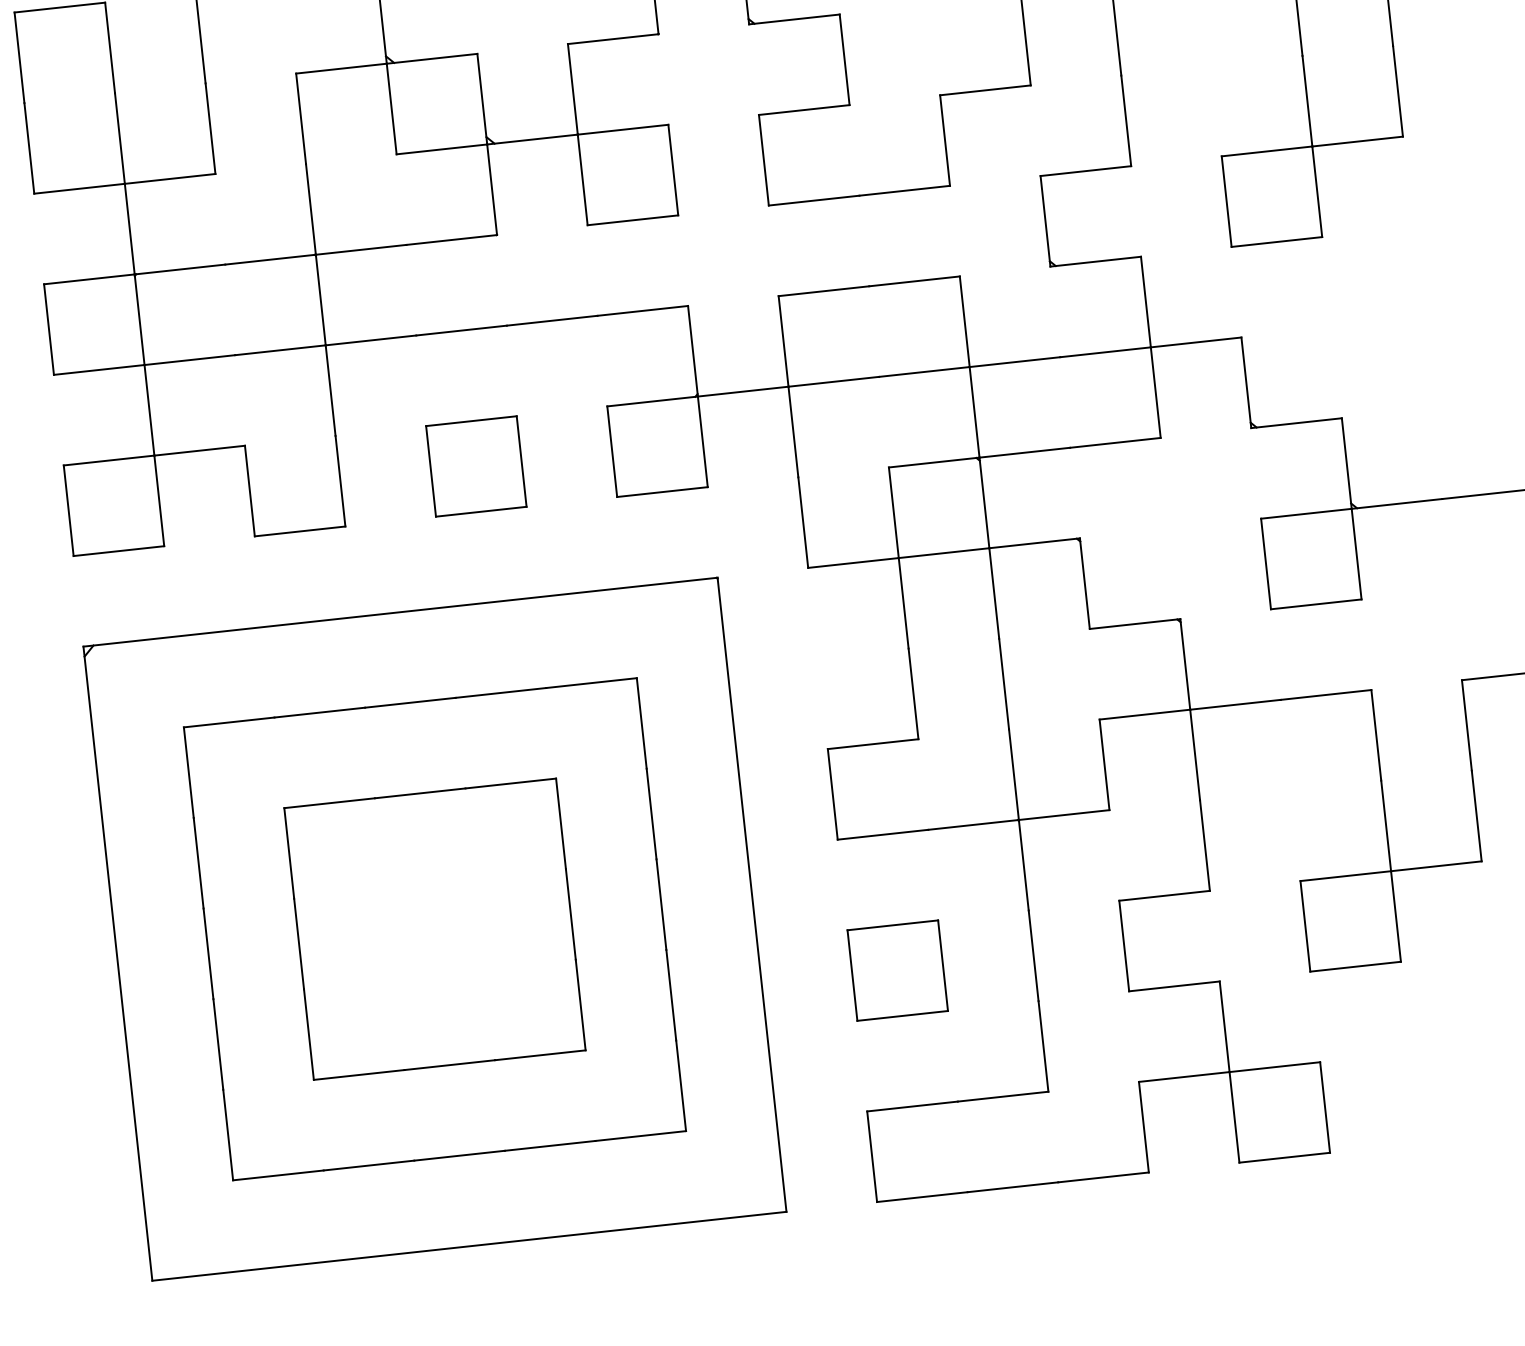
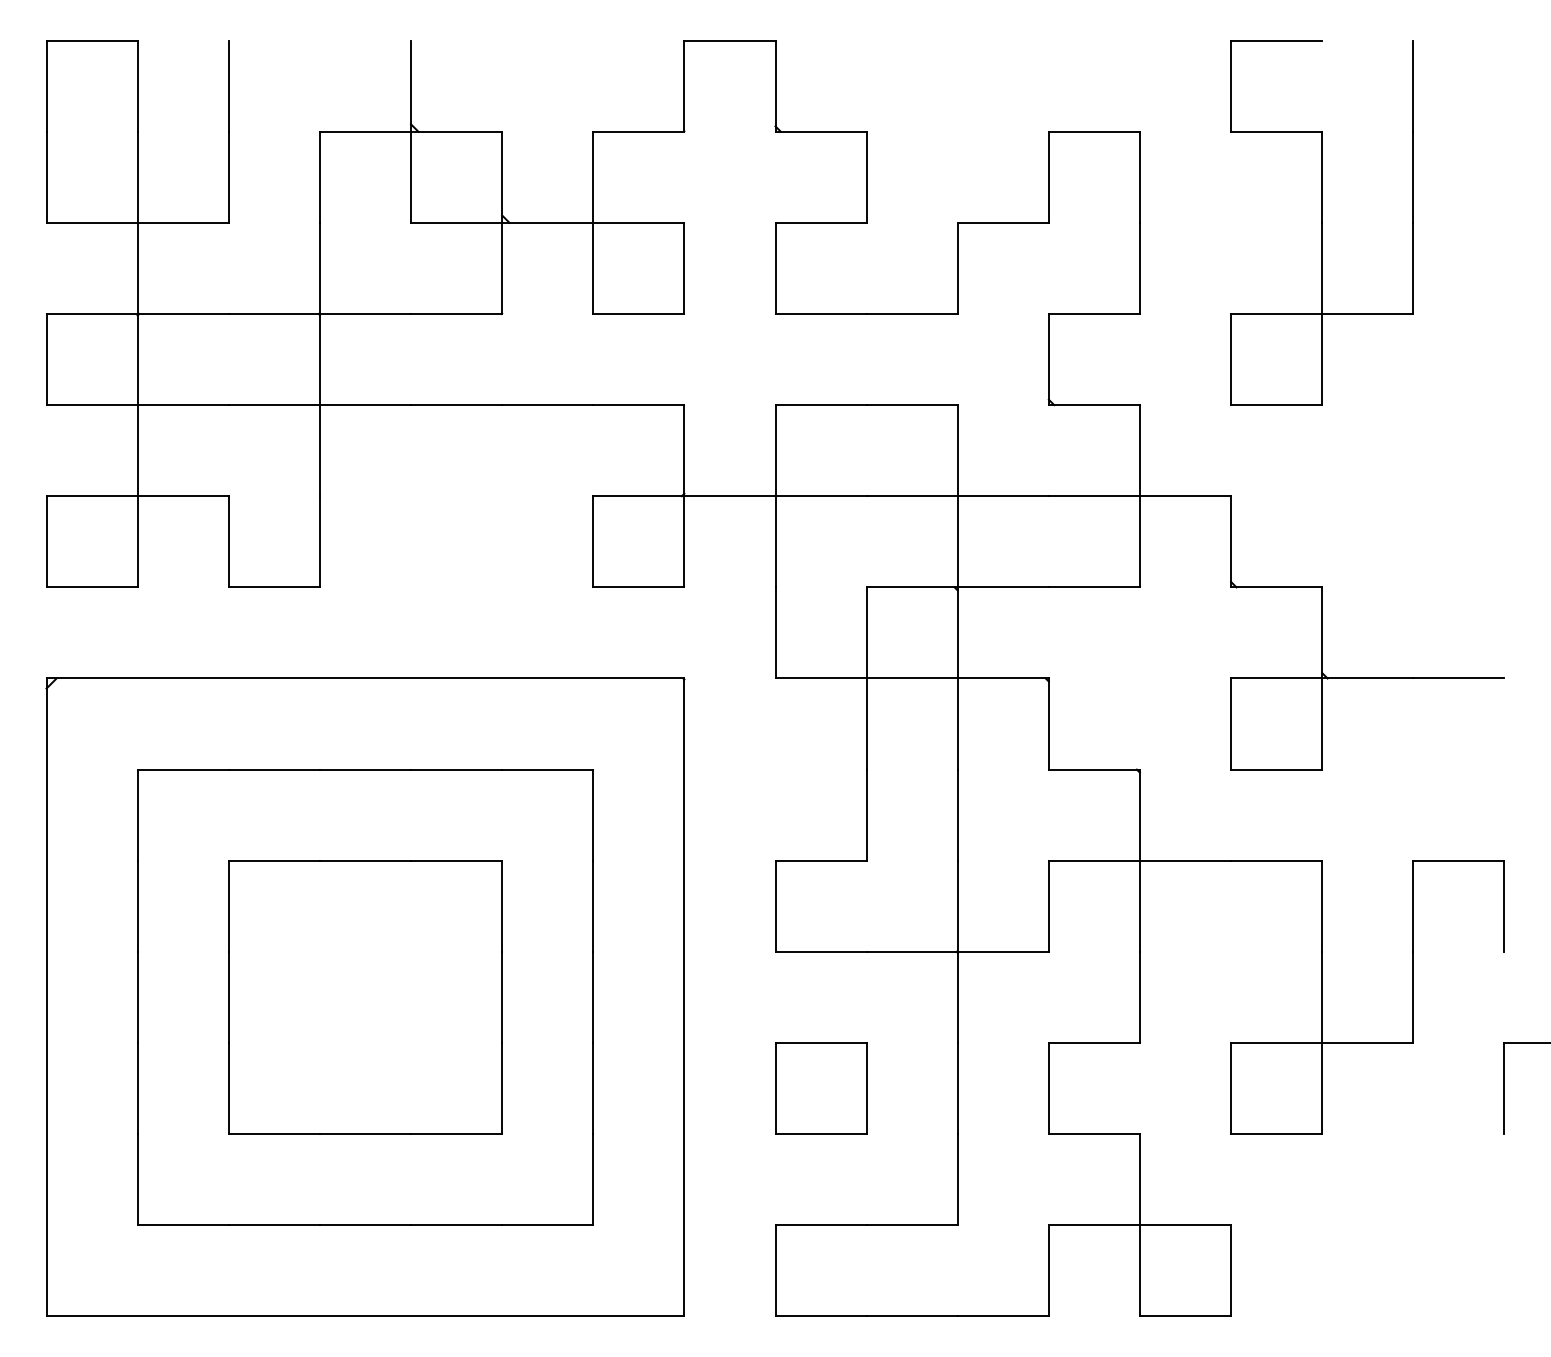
part: (476, 466) -> (456, 541), removed

